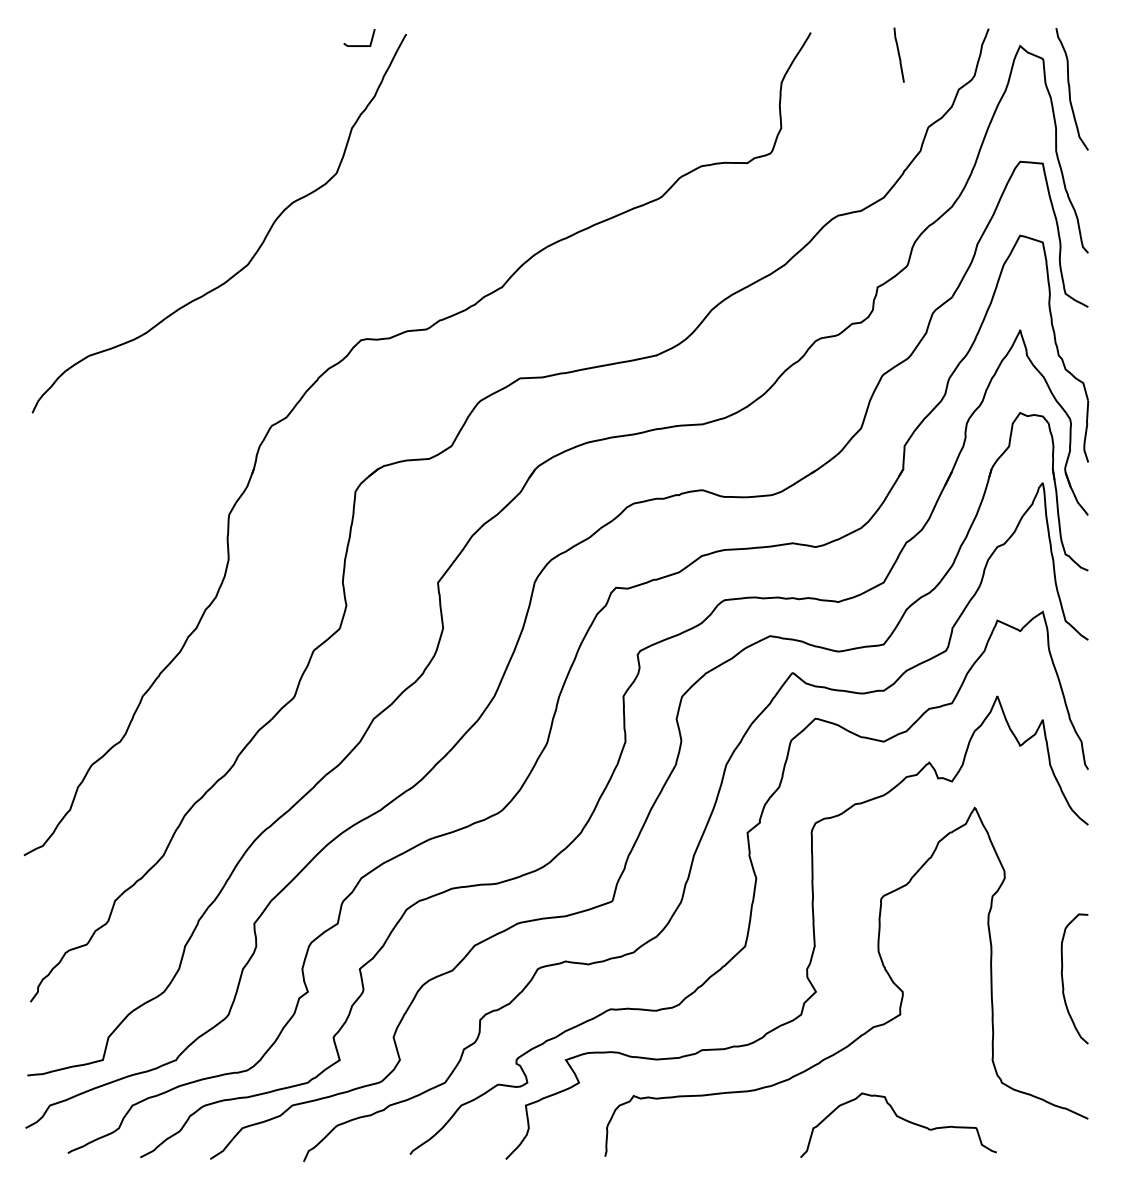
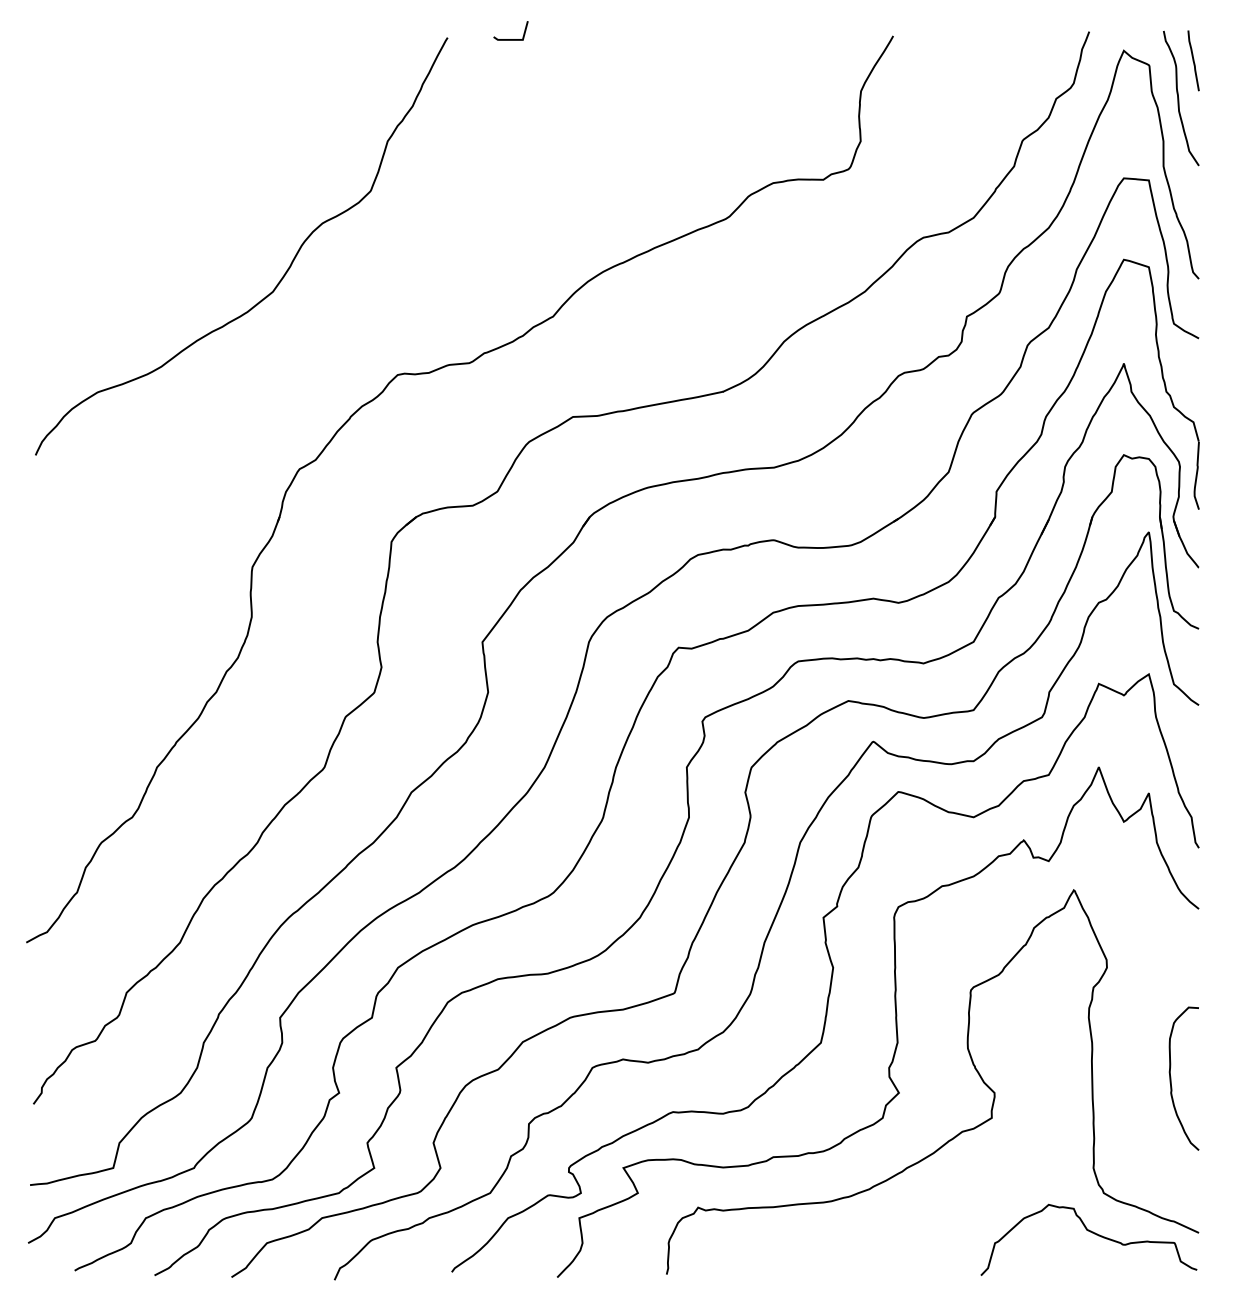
line: (359, 45) -> (510, 39), moved
line: (899, 54) -> (1193, 60), moved
curve: (901, 1119) -> (1092, 1233), moved

